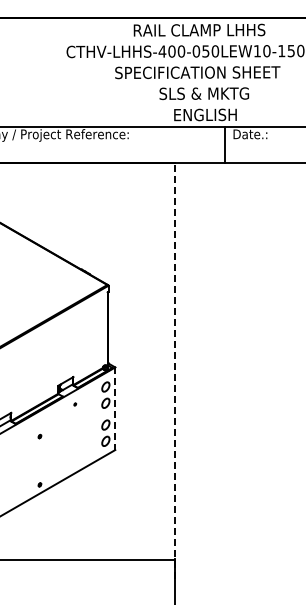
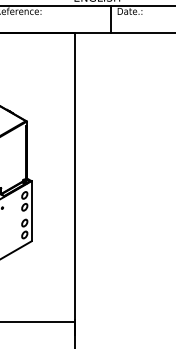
line: (174, 371) -> (74, 184), dashed -> solid
line: (115, 409) -> (31, 211), dashed -> solid

